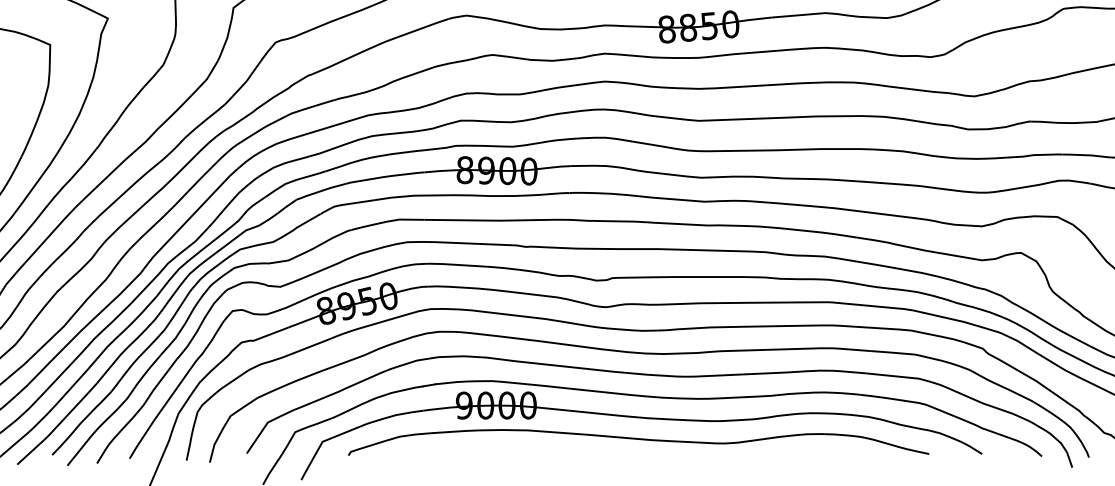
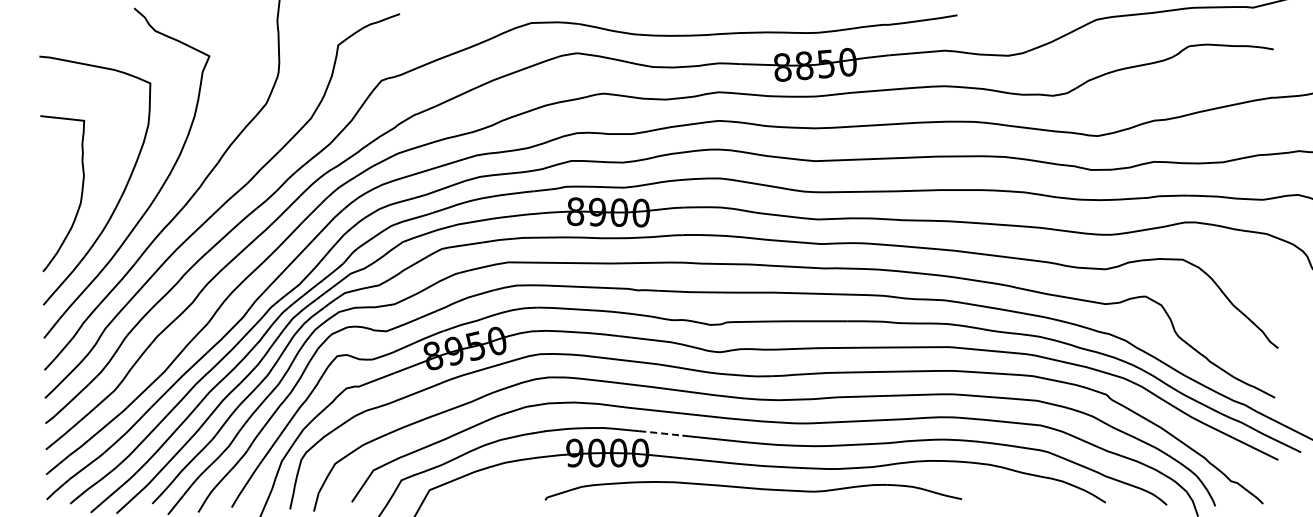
line: (547, 386) -> (660, 433), solid -> dashed
part: (638, 442) -> (753, 490), size x0.7

